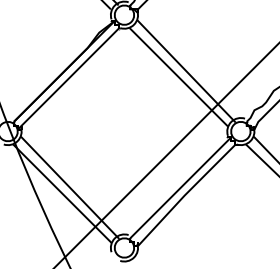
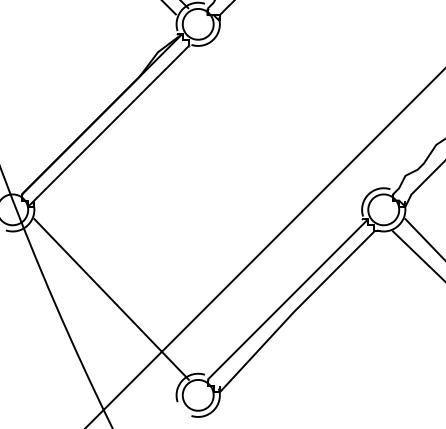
line: (186, 70) -> (297, 112), removed
line: (178, 76) -> (284, 122), removed
line: (61, 193) -> (97, 308), removed

